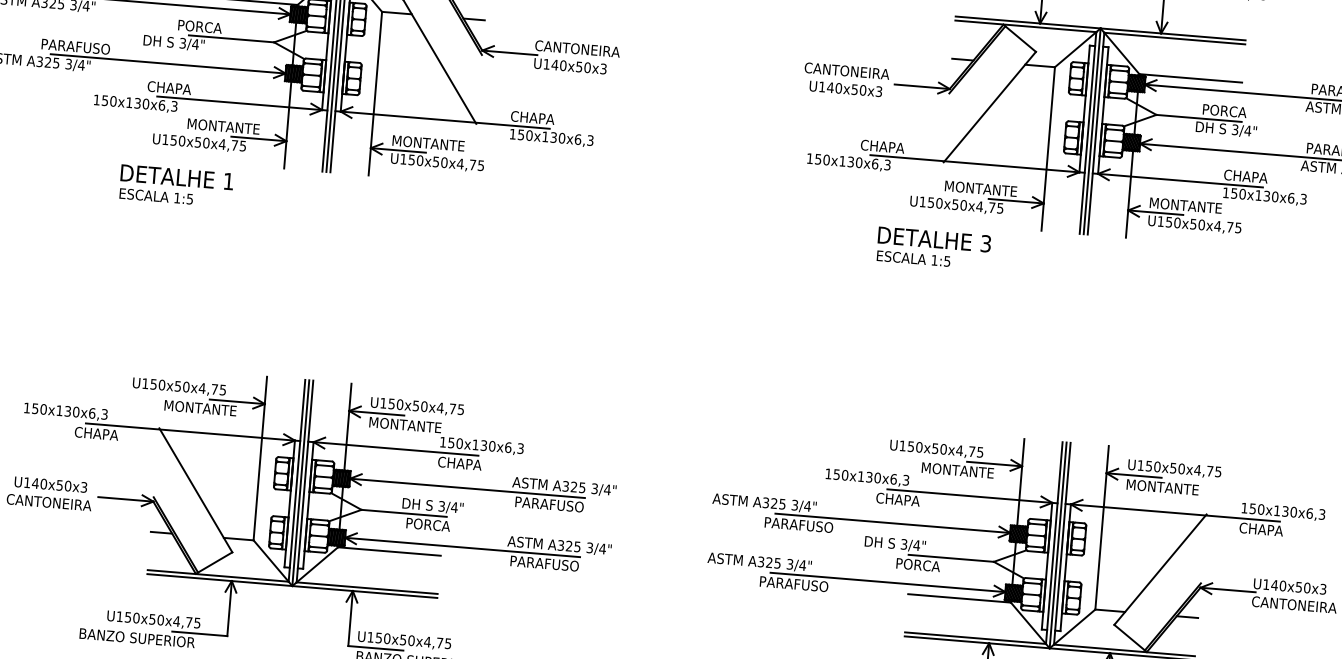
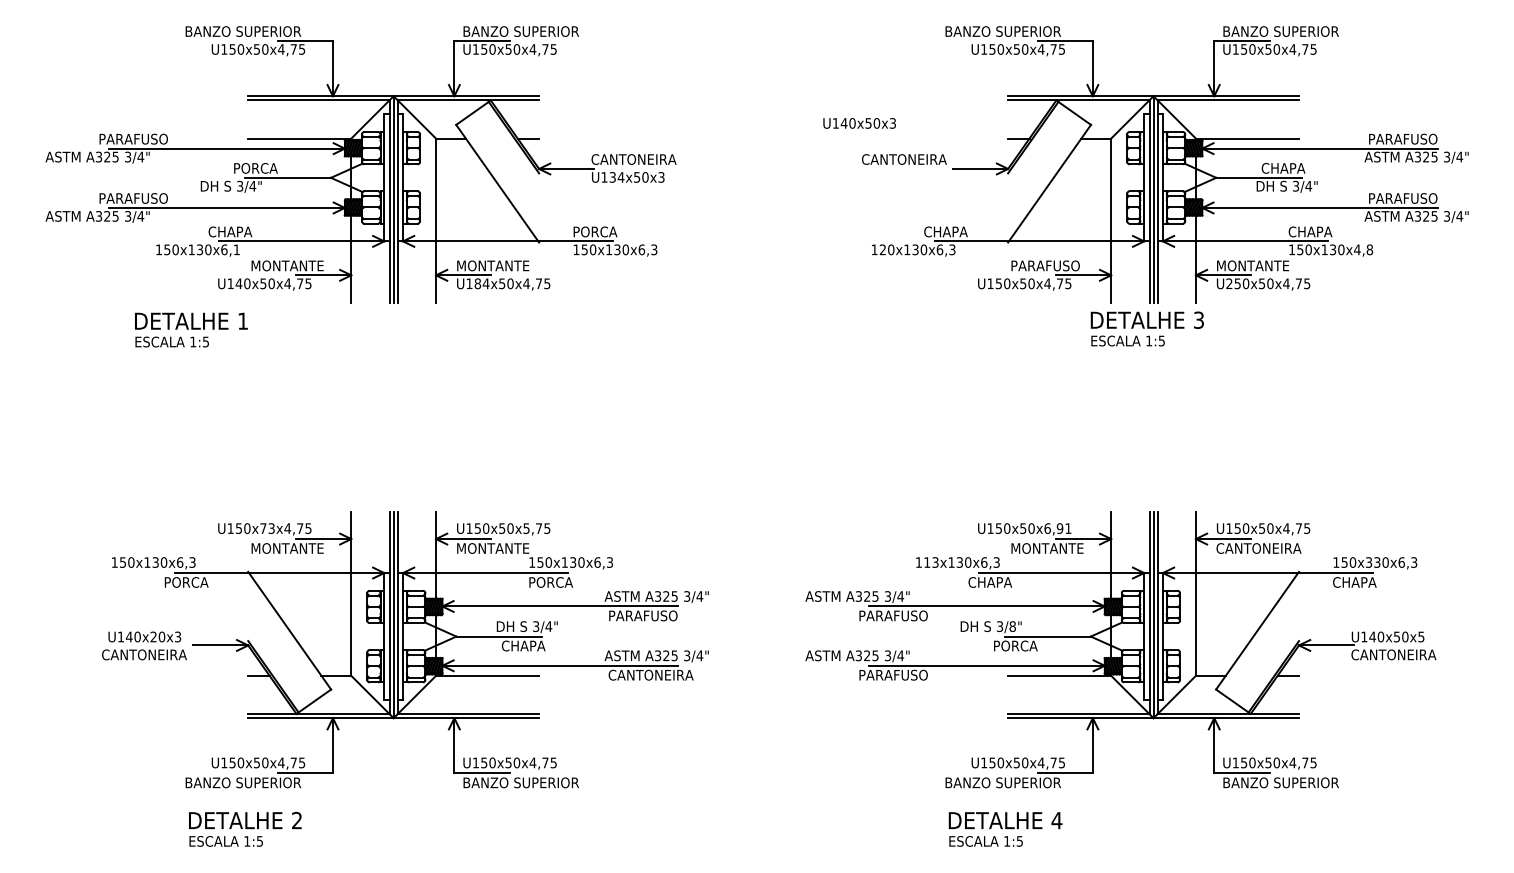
text: (558, 65) -> (616, 177), U140x50x3 -> U134x50x3
text: (845, 89) -> (859, 123), moved
text: (174, 106) -> (236, 249), 150x130x6,3 -> 150x130x6,1
text: (1224, 111) -> (1283, 168), PORCA -> CHAPA
text: (533, 117) -> (595, 231), CHAPA -> PORCA
text: (173, 140) -> (238, 283), U150x50x4,75 -> U140x50x4,75
text: (817, 158) -> (882, 249), 150x130x6,3 -> 120x130x6,3
text: (415, 160) -> (481, 283), U150x50x4,75 -> U184x50x4,75
text: (176, 185) -> (191, 329), moved
text: (981, 188) -> (1047, 265), MONTANTE -> PARAFUSO
text: (1297, 198) -> (1363, 249), 150x130x6,3 -> 150x130x4,8
text: (1160, 221) -> (1229, 283), U150x50x4,75 -> U250x50x4,75
text: (933, 247) -> (1146, 328), moved
text: (182, 386) -> (267, 528), U150x50x4,75 -> U150x73x4,75
text: (440, 407) -> (526, 528), U150x50x4,75 -> U150x50x5,75
text: (96, 433) -> (186, 582), CHAPA -> PORCA
text: (969, 451) -> (1057, 528), U150x50x4,75 -> U150x50x6,91
text: (459, 463) -> (550, 582), CHAPA -> PORCA
text: (841, 474) -> (931, 562), 150x130x6,3 -> 113x130x6,3
text: (59, 484) -> (153, 636), U140x50x3 -> U140x20x3
text: (1168, 487) -> (1258, 548), MONTANTE -> CANTONEIRA
text: (1277, 510) -> (1369, 562), 150x130x6,3 -> 150x330x6,3
text: (427, 524) -> (523, 645), PORCA -> CHAPA
text: (916, 545) -> (1012, 626), 3/4" -> 3/8"
text: (551, 563) -> (650, 674), PARAFUSO -> CANTONEIRA
text: (1323, 588) -> (1421, 636), U140x50x3 -> U140x50x5

